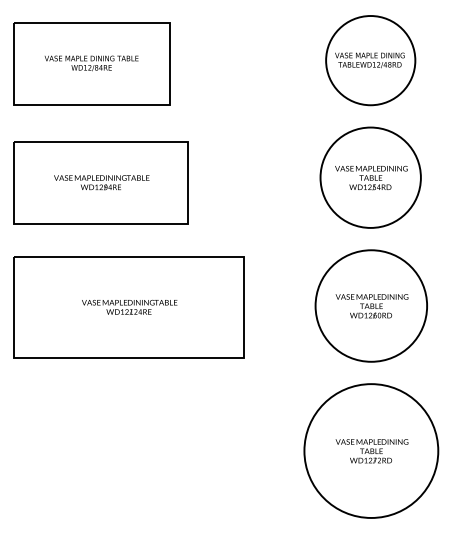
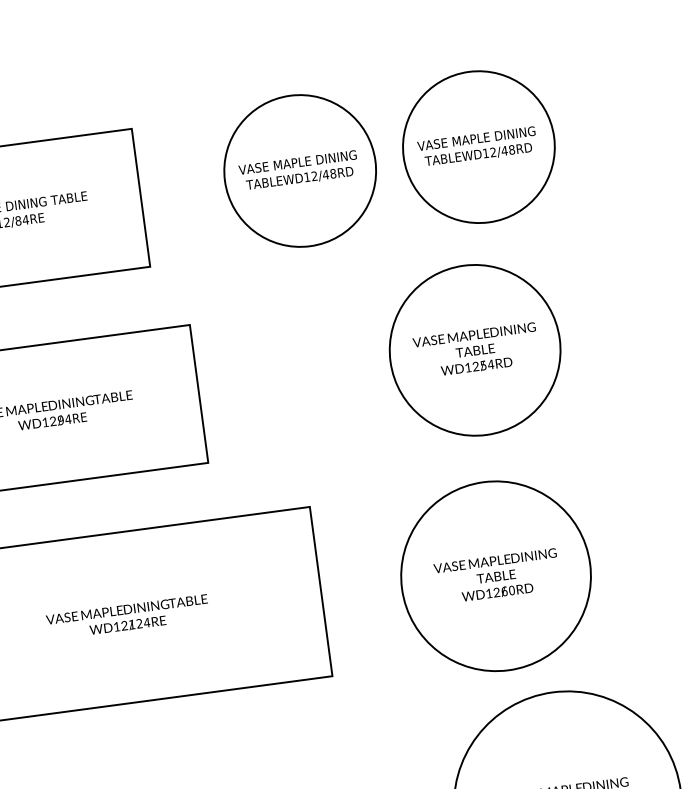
part: (264, 60) -> (299, 170), added
part: (370, 177) -> (474, 349), moved
part: (370, 305) -> (494, 575), moved

